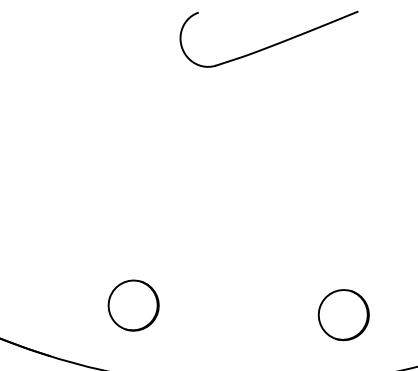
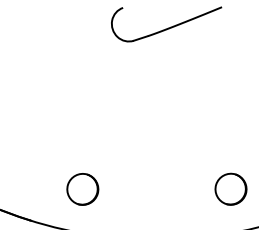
part: (342, 313) -> (230, 188), moved

